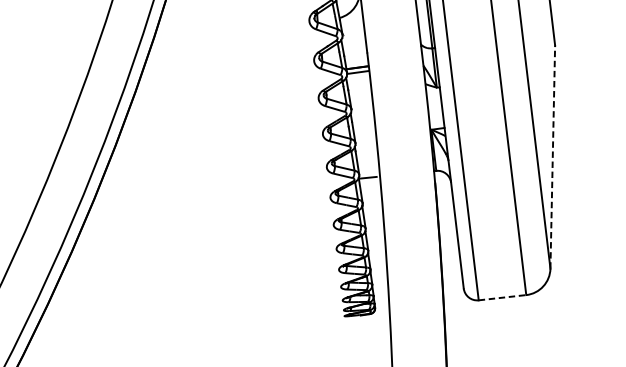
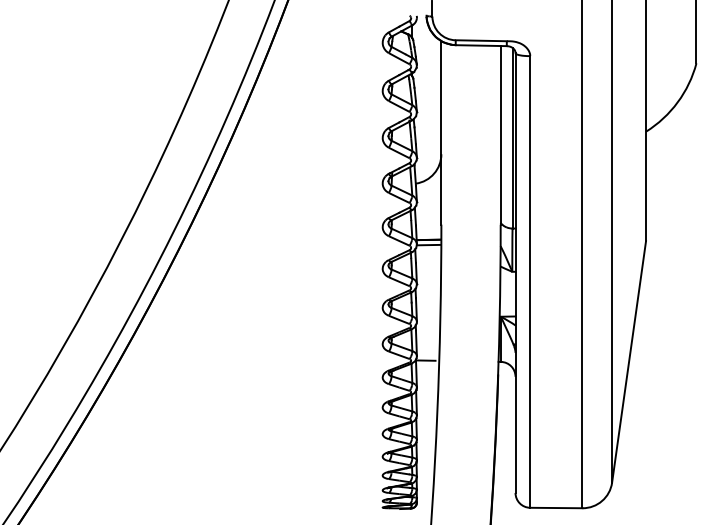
line: (553, 157) -> (629, 362), dashed -> solid
line: (502, 298) -> (556, 508), dashed -> solid

